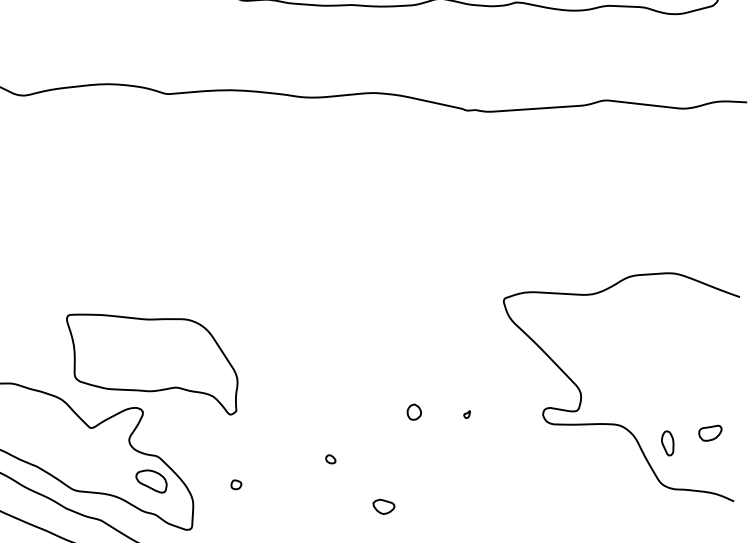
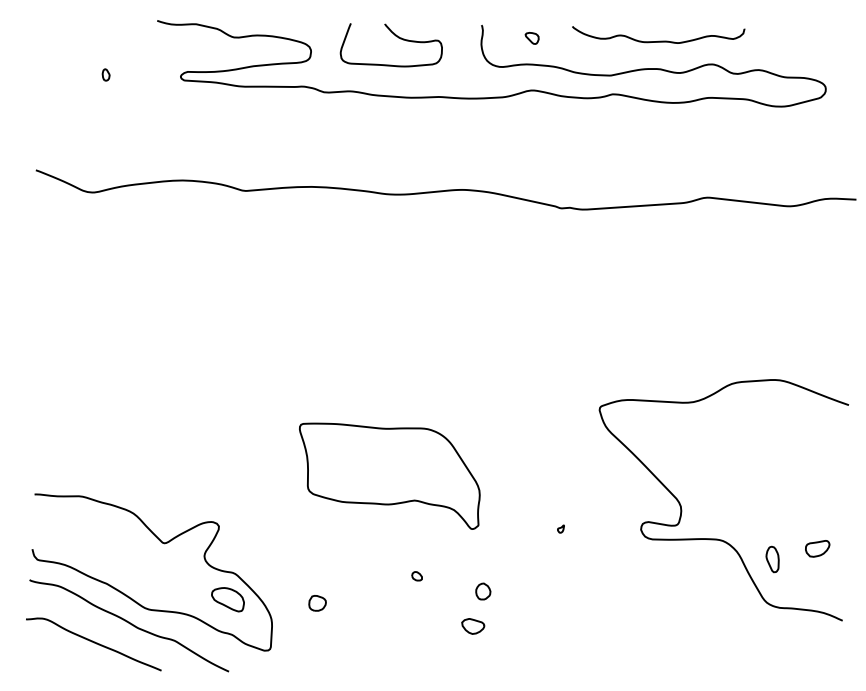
part: (152, 363) -> (389, 475), moved
part: (414, 412) -> (483, 591), moved
part: (236, 484) -> (317, 602), size x1.6

